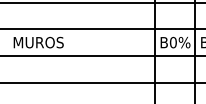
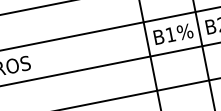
text: (172, 42) -> (169, 34), B0%%% -> B1%%%

